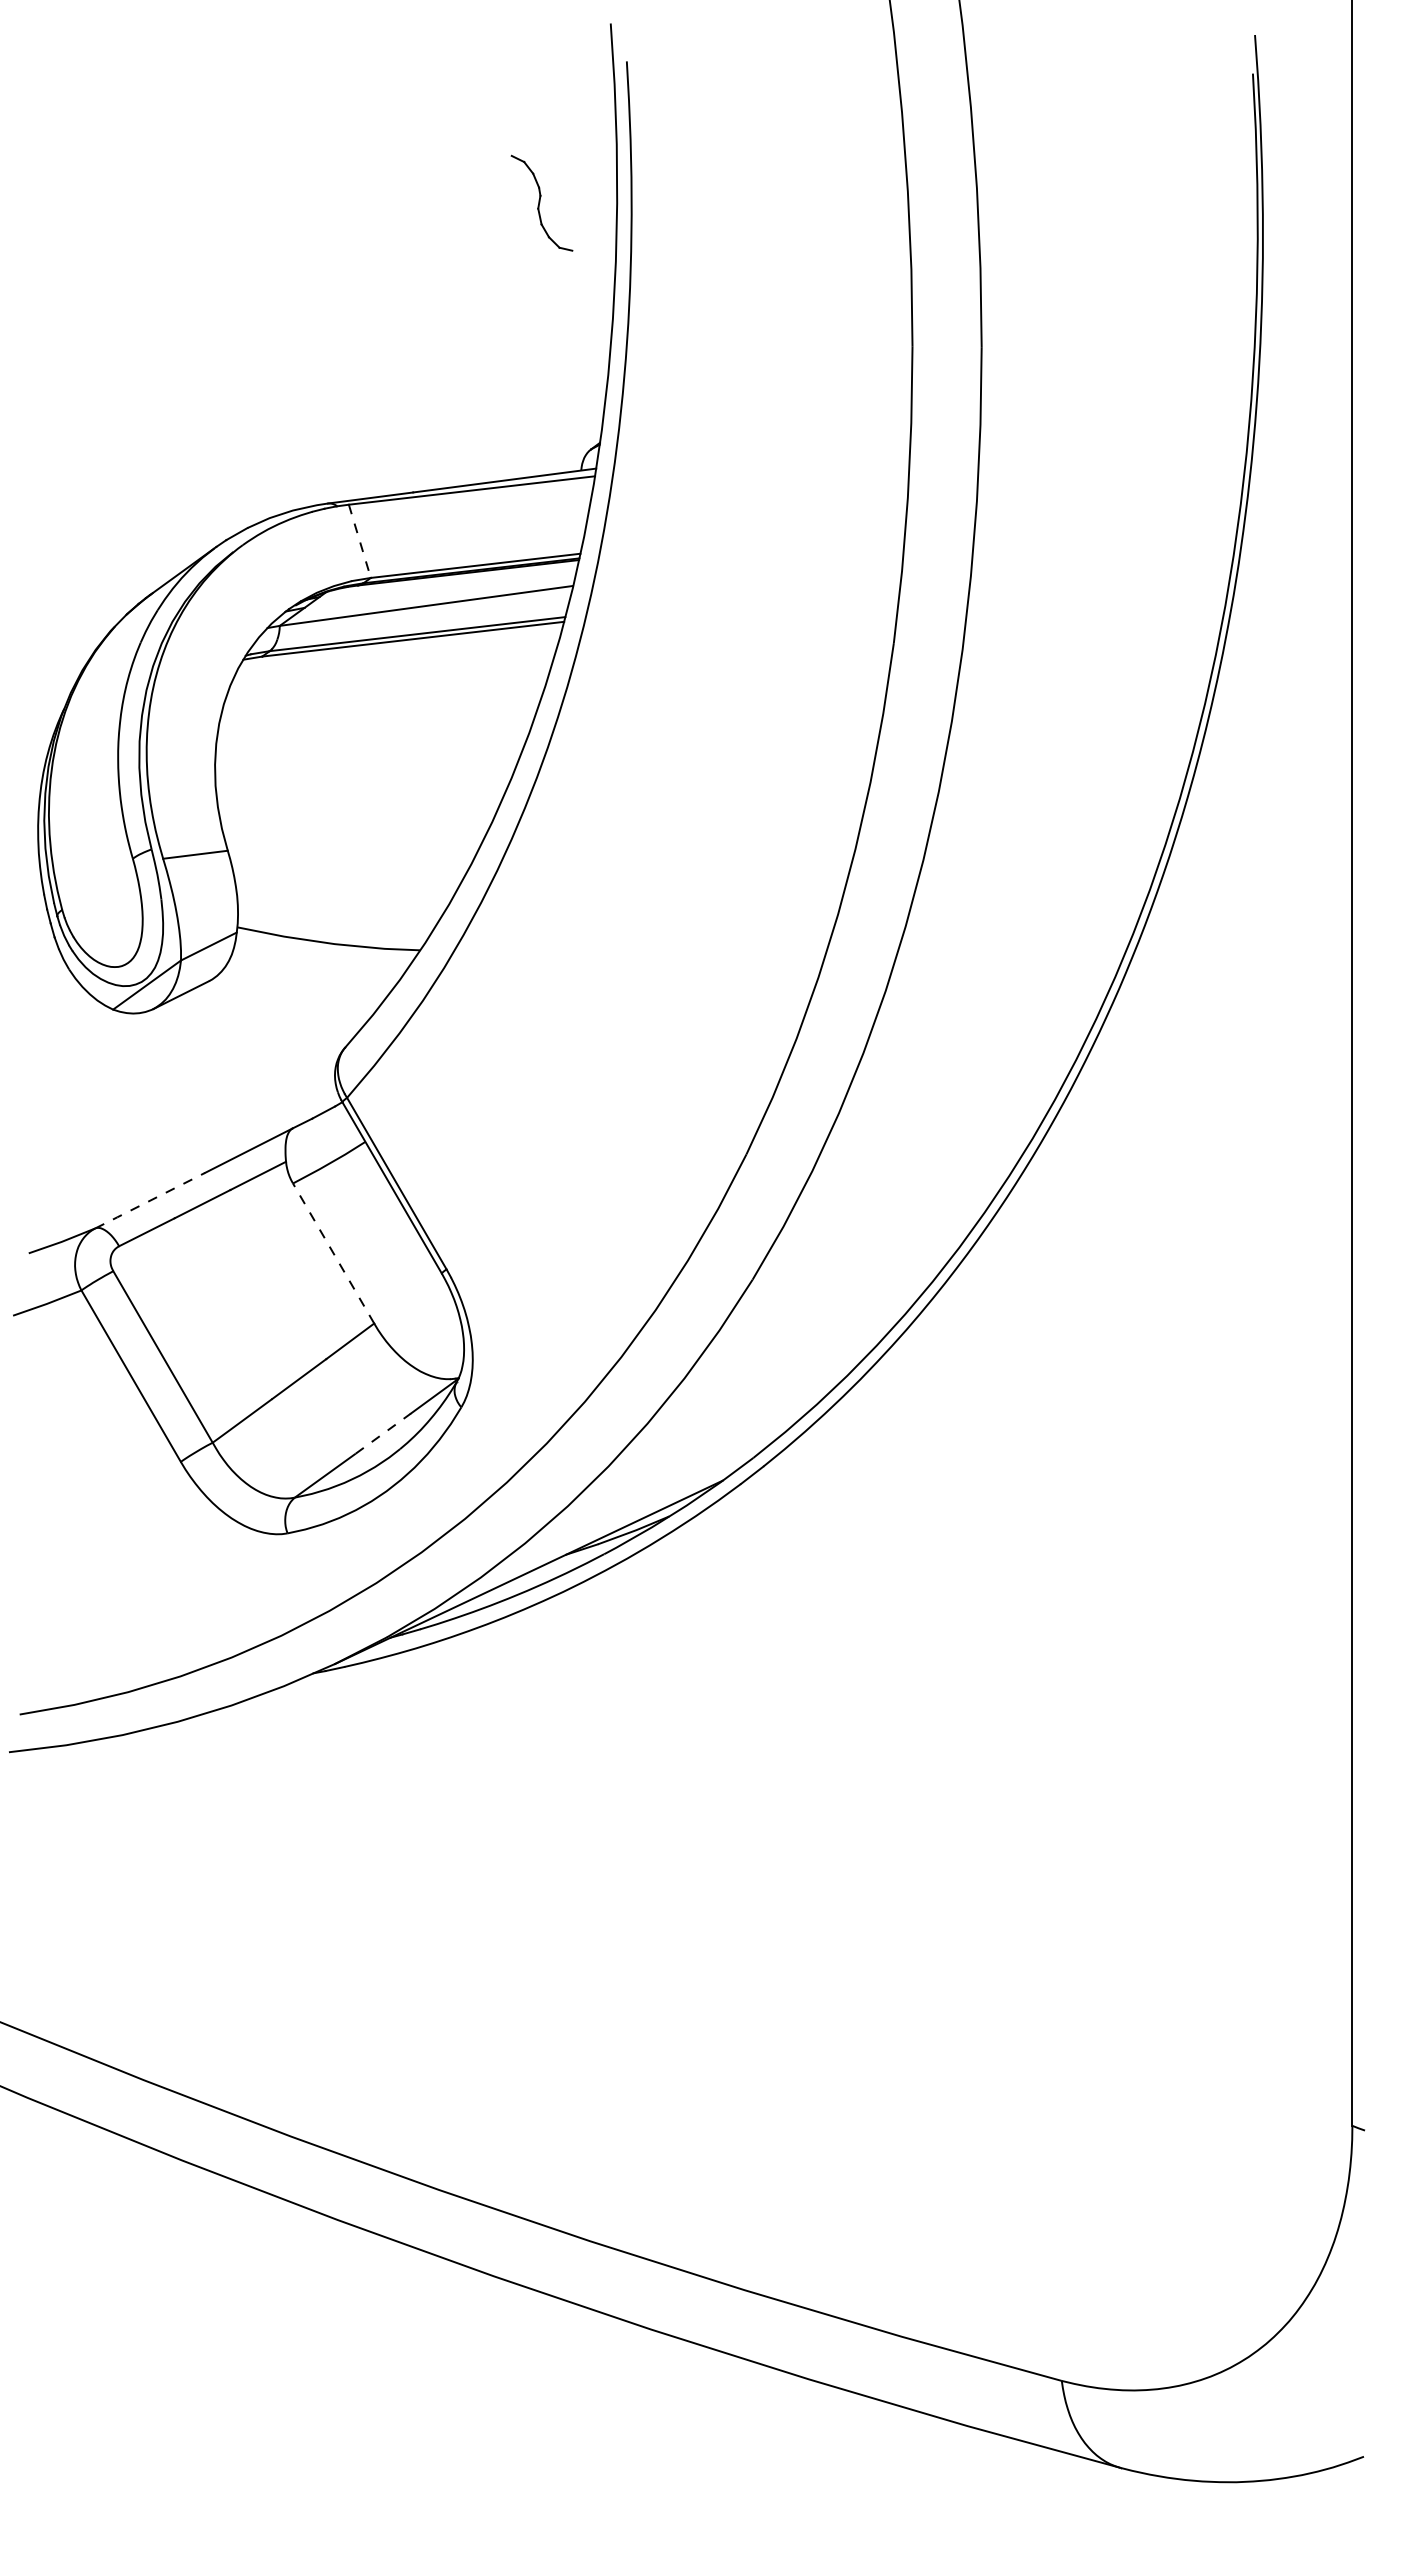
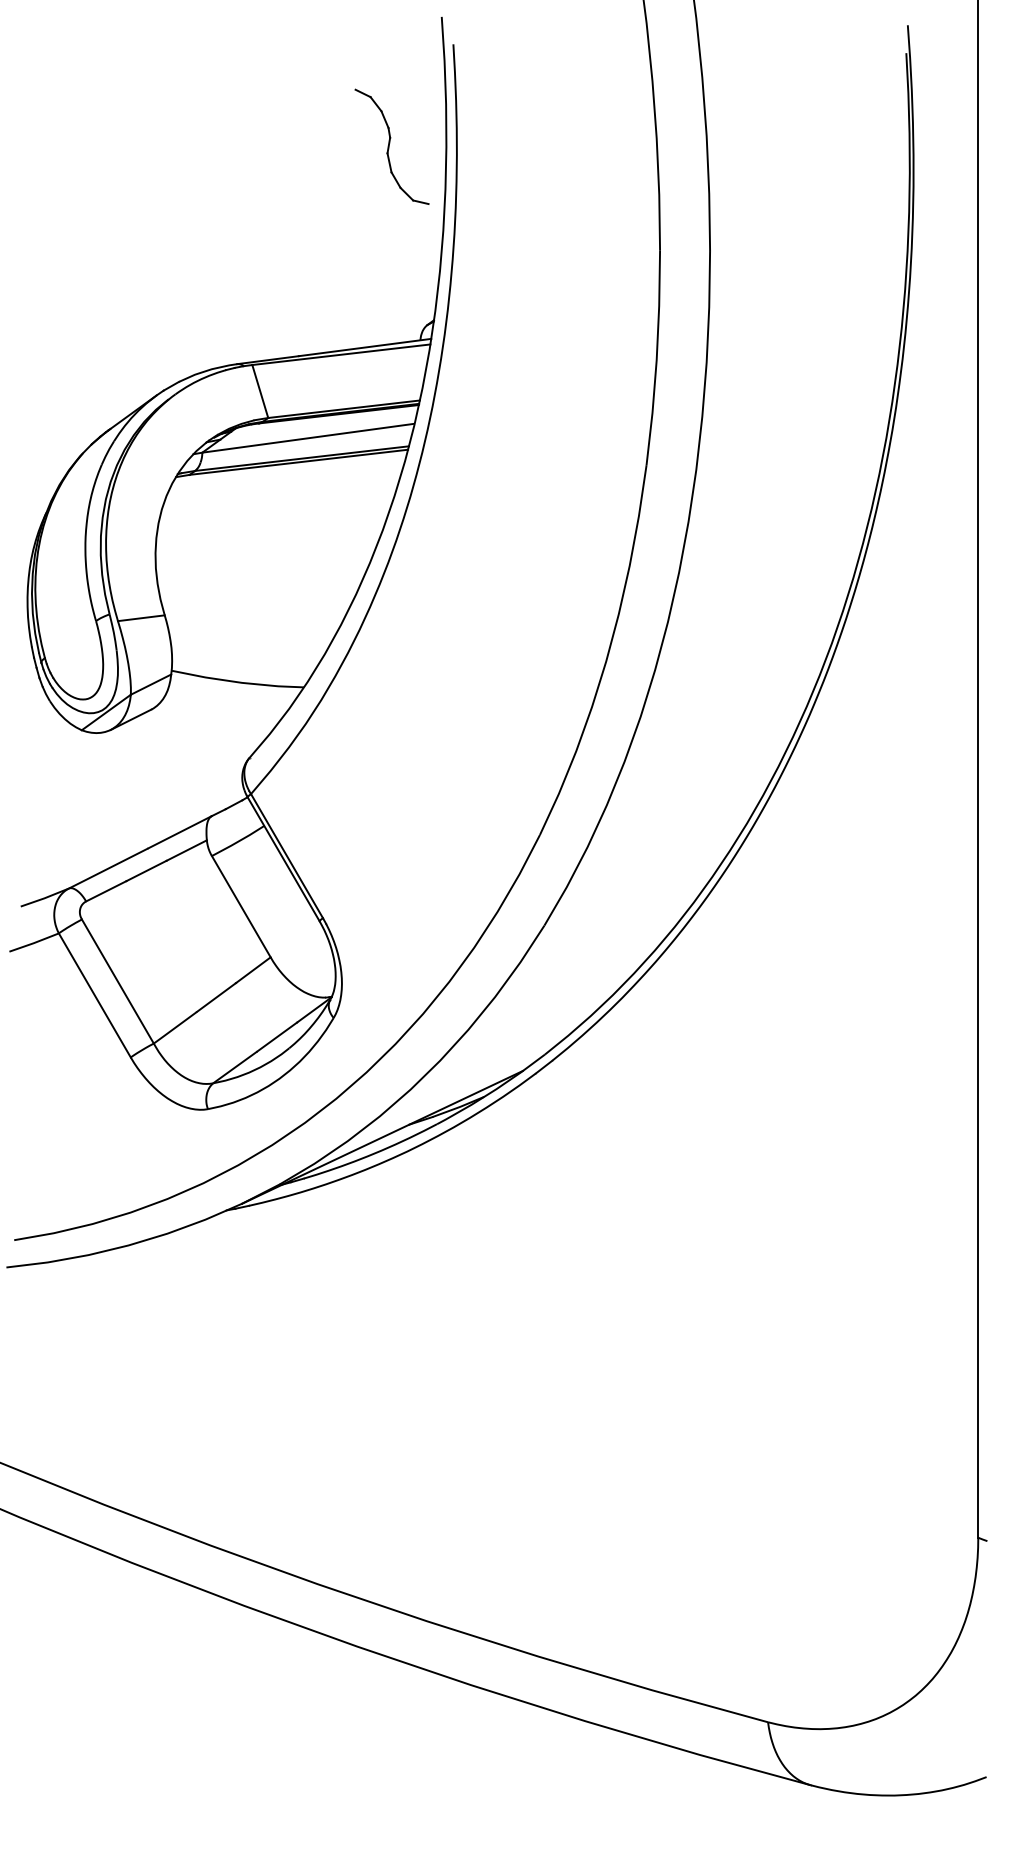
part: (541, 203) -> (391, 147), size x1.67
line: (360, 541) -> (260, 391), dashed -> solid
line: (150, 1200) -> (108, 868), dashed -> solid
line: (333, 1253) -> (241, 906), dashed -> solid
line: (383, 1433) -> (277, 1036), dashed -> solid

